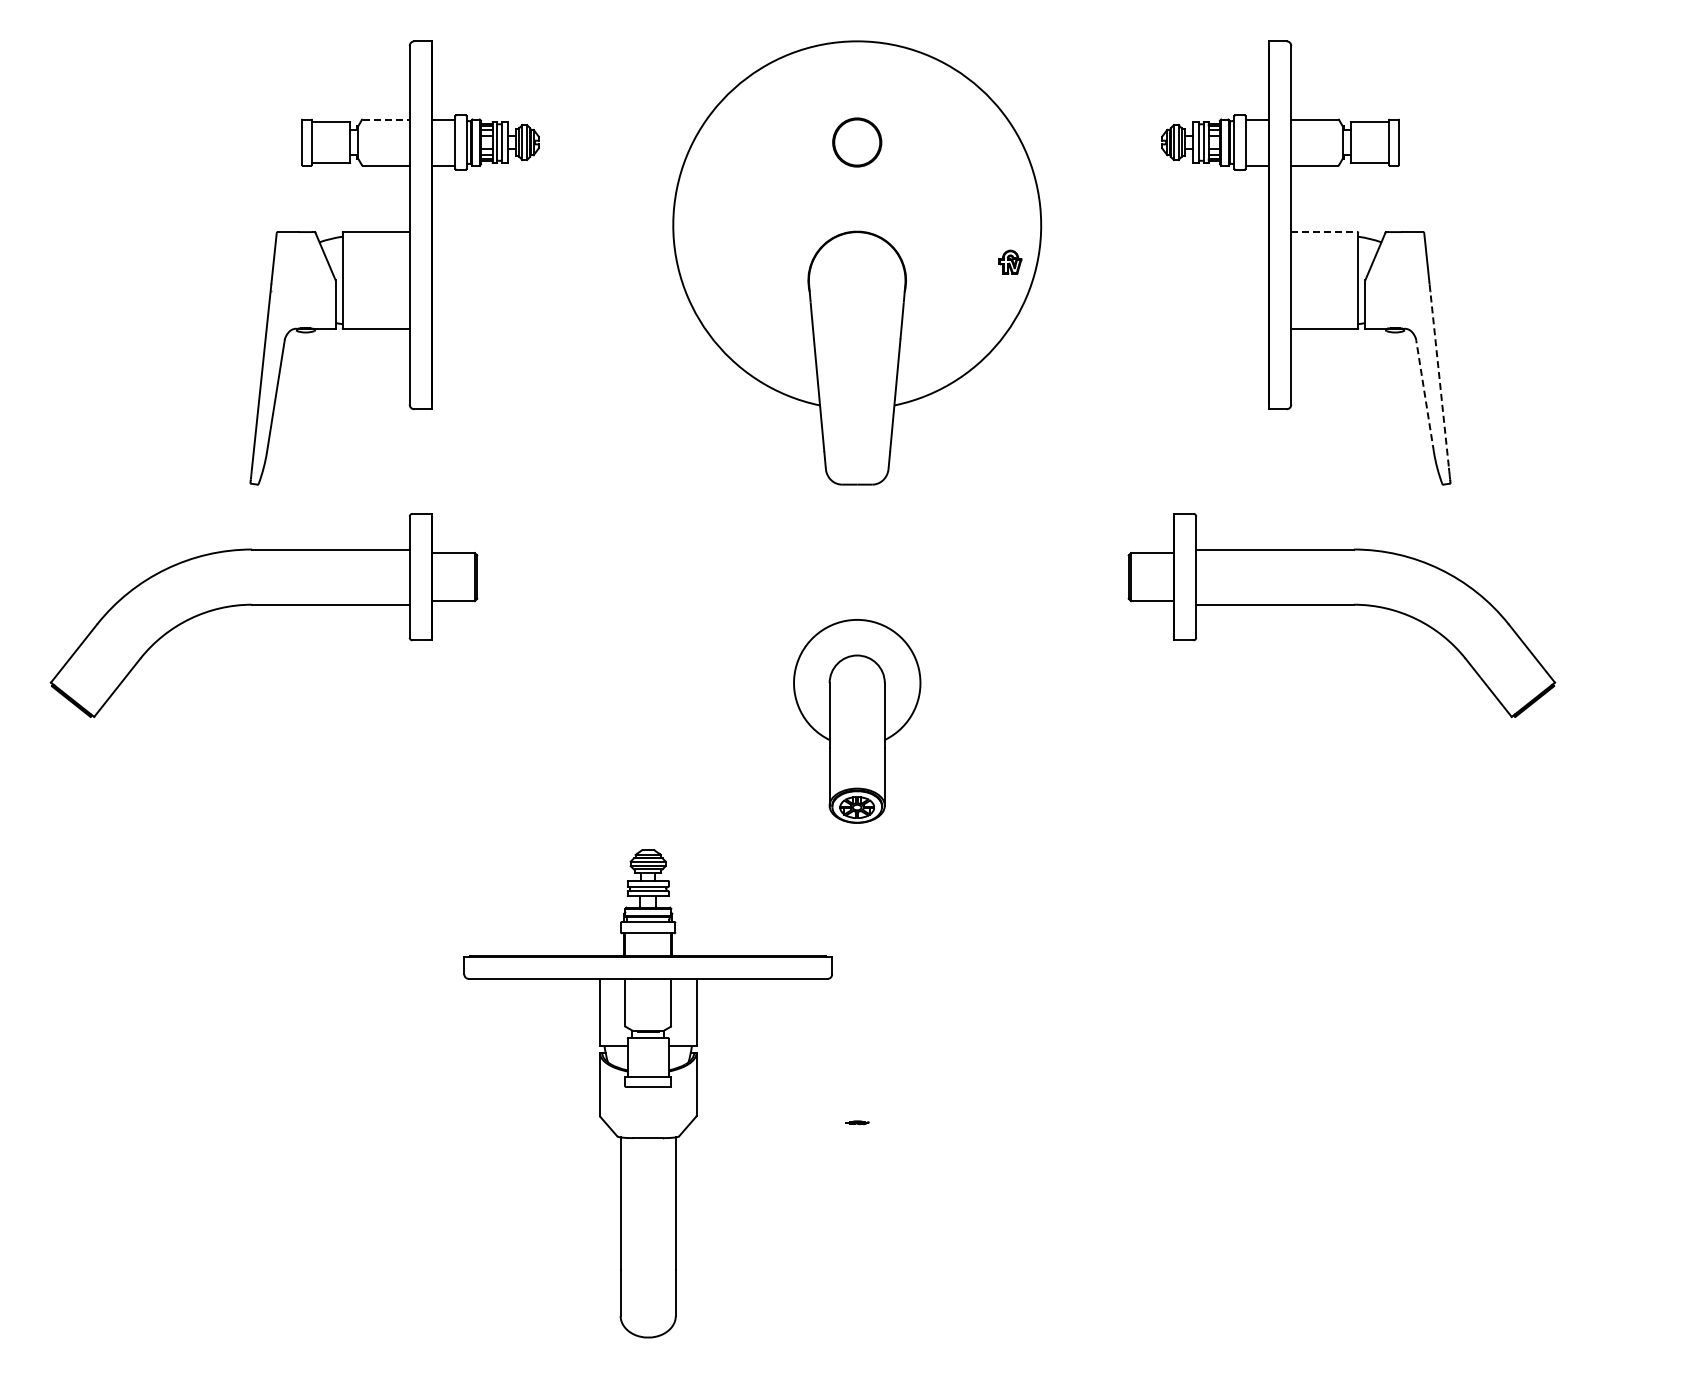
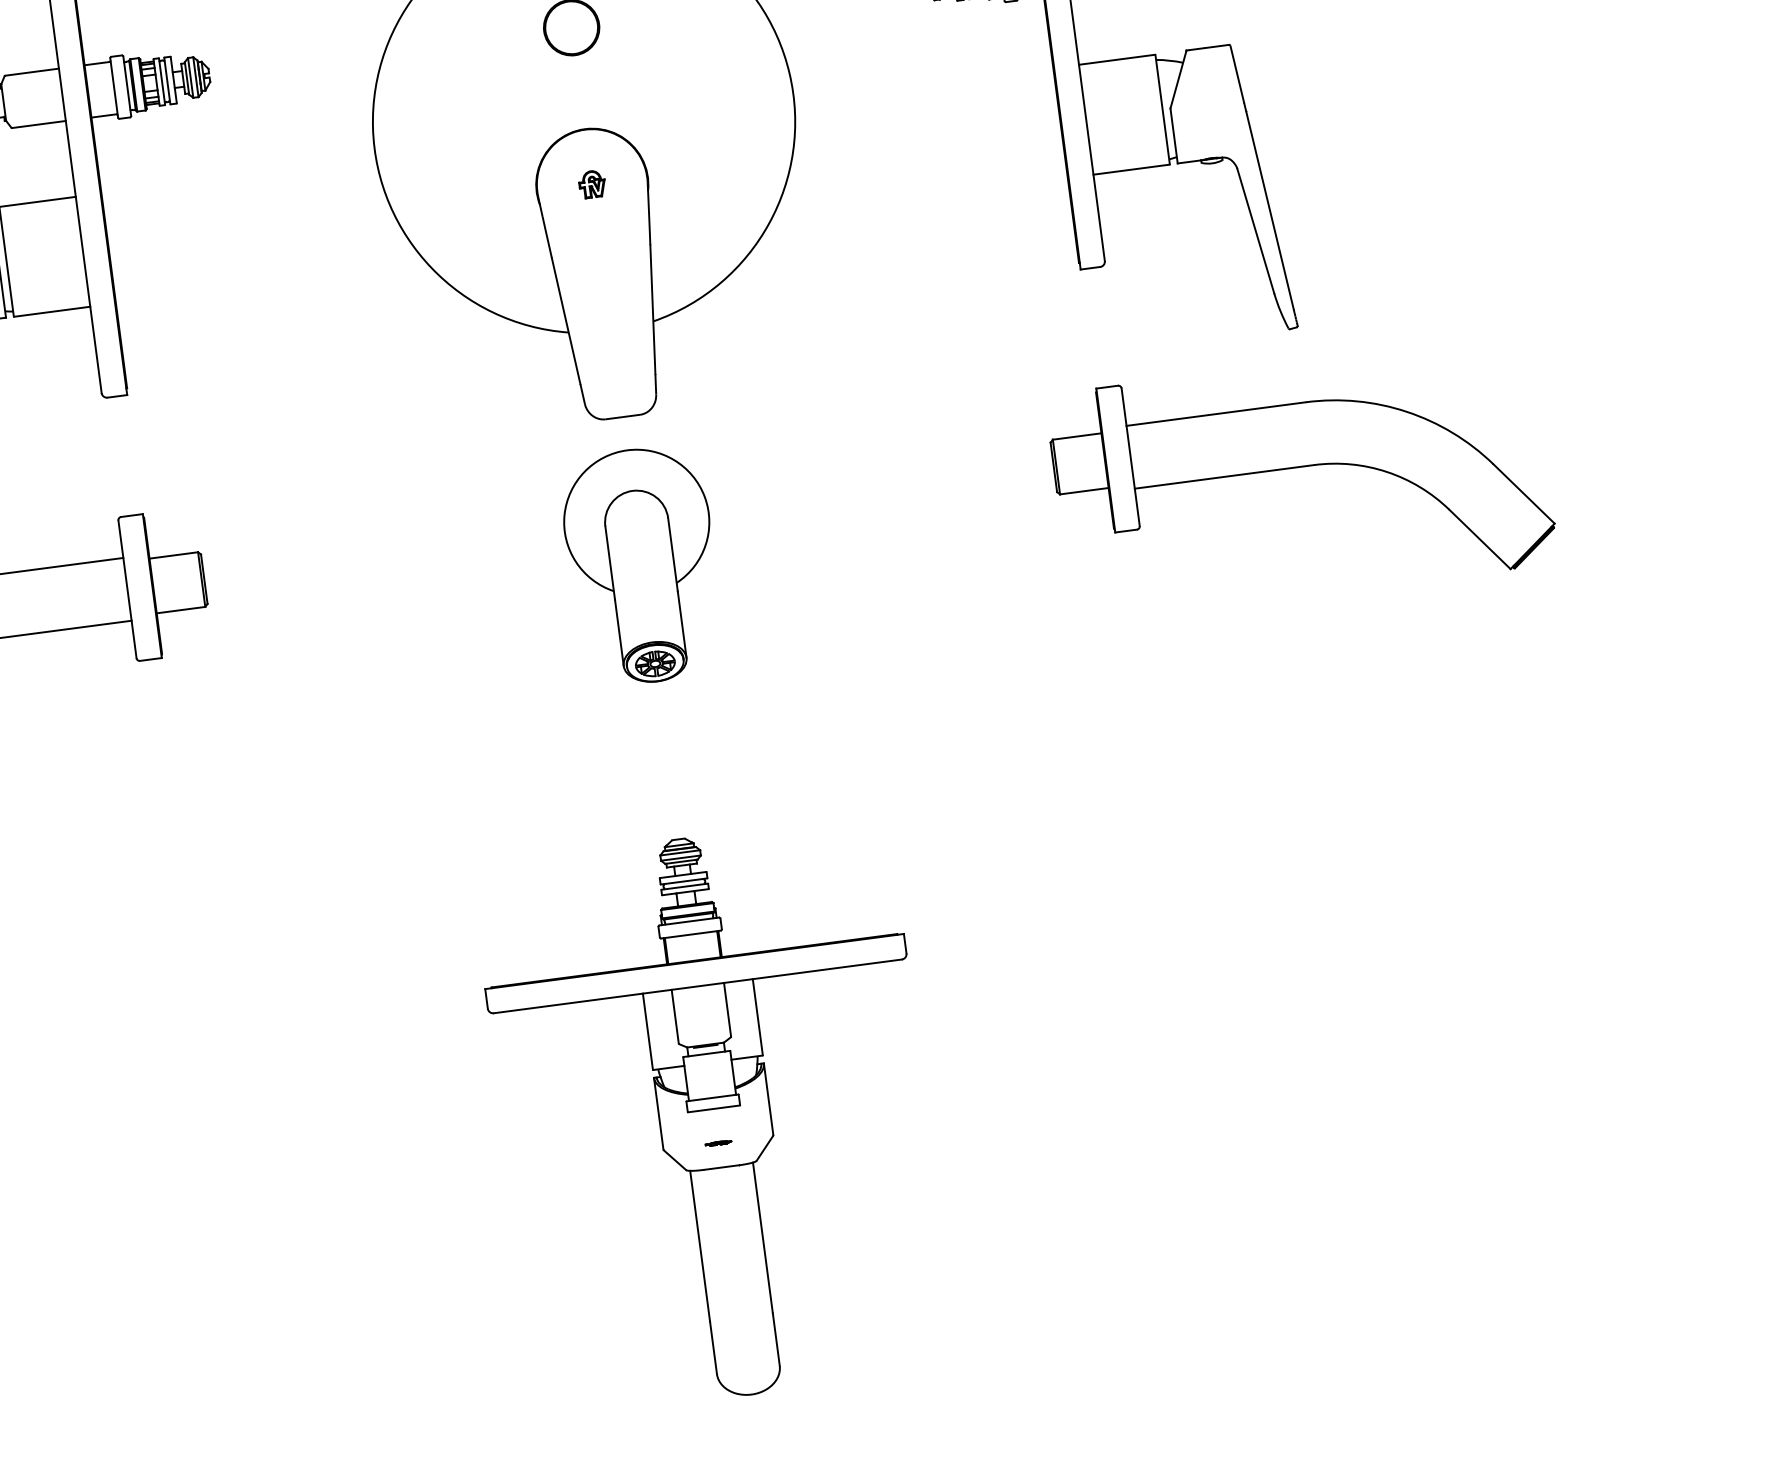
line: (386, 119) -> (32, 72), dashed -> solid
line: (1325, 232) -> (1118, 59), dashed -> solid
part: (1010, 261) -> (592, 183), moved
line: (1439, 376) -> (1269, 206), dashed -> solid
line: (1425, 396) -> (1256, 231), dashed -> solid
part: (1341, 605) -> (1300, 467), moved
part: (857, 721) -> (642, 565), moved
part: (647, 1093) -> (714, 1116), moved

